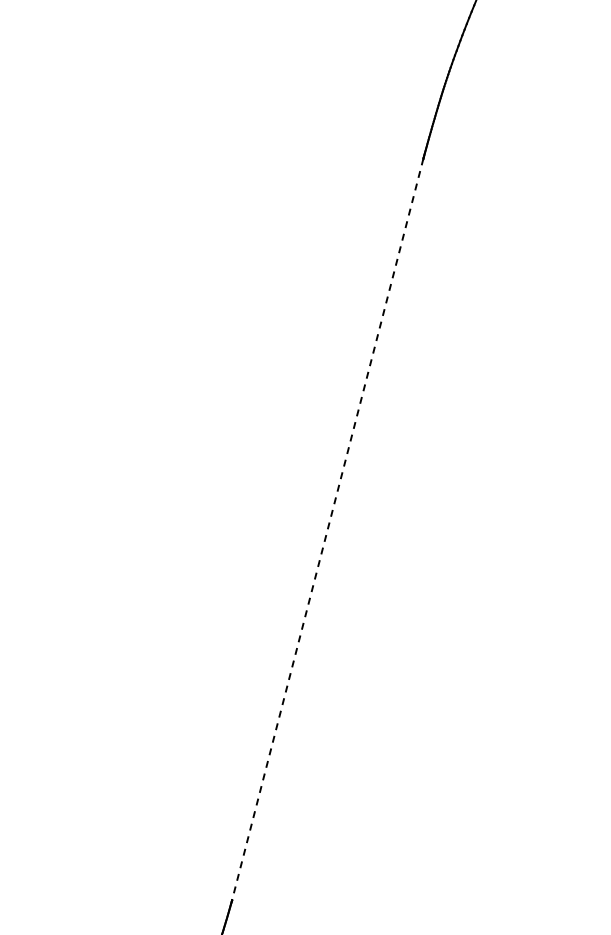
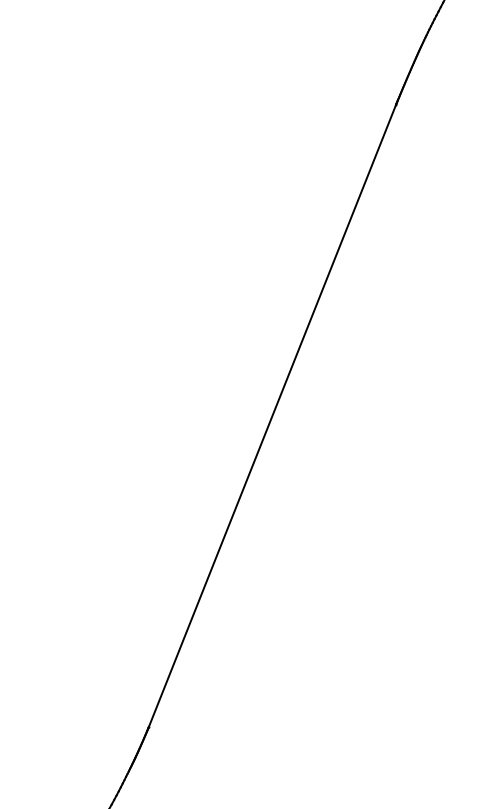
line: (327, 529) -> (272, 416), dashed -> solid

